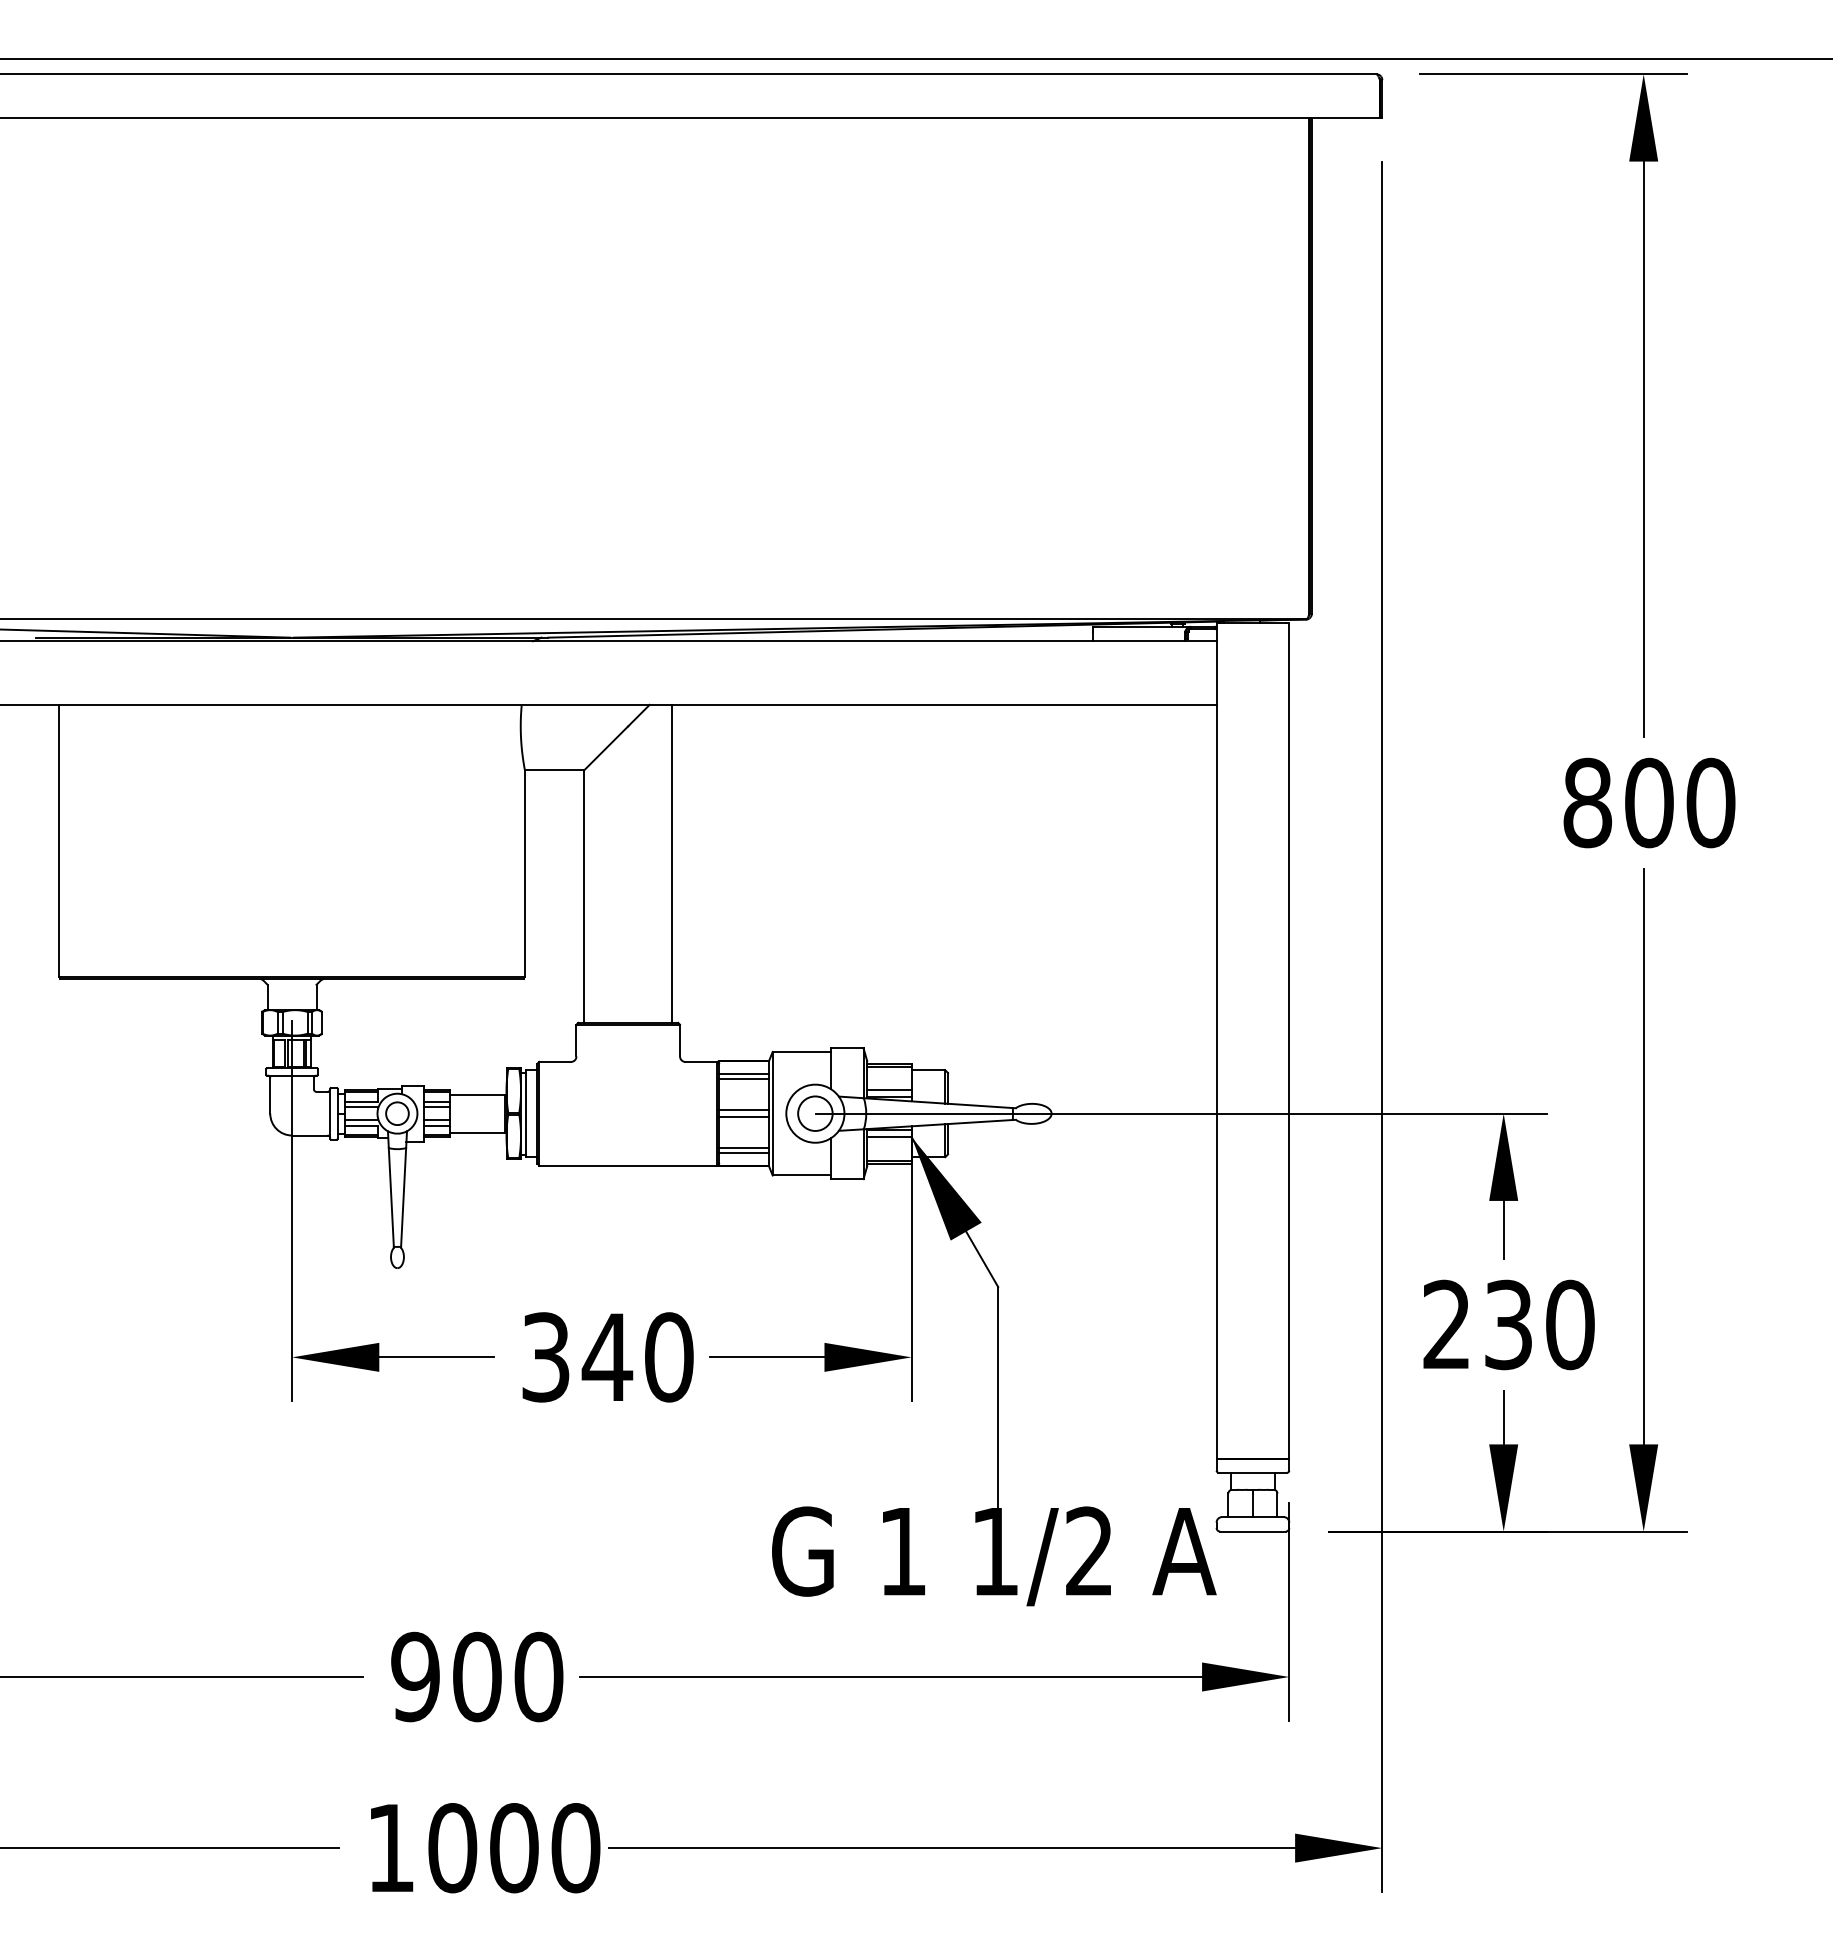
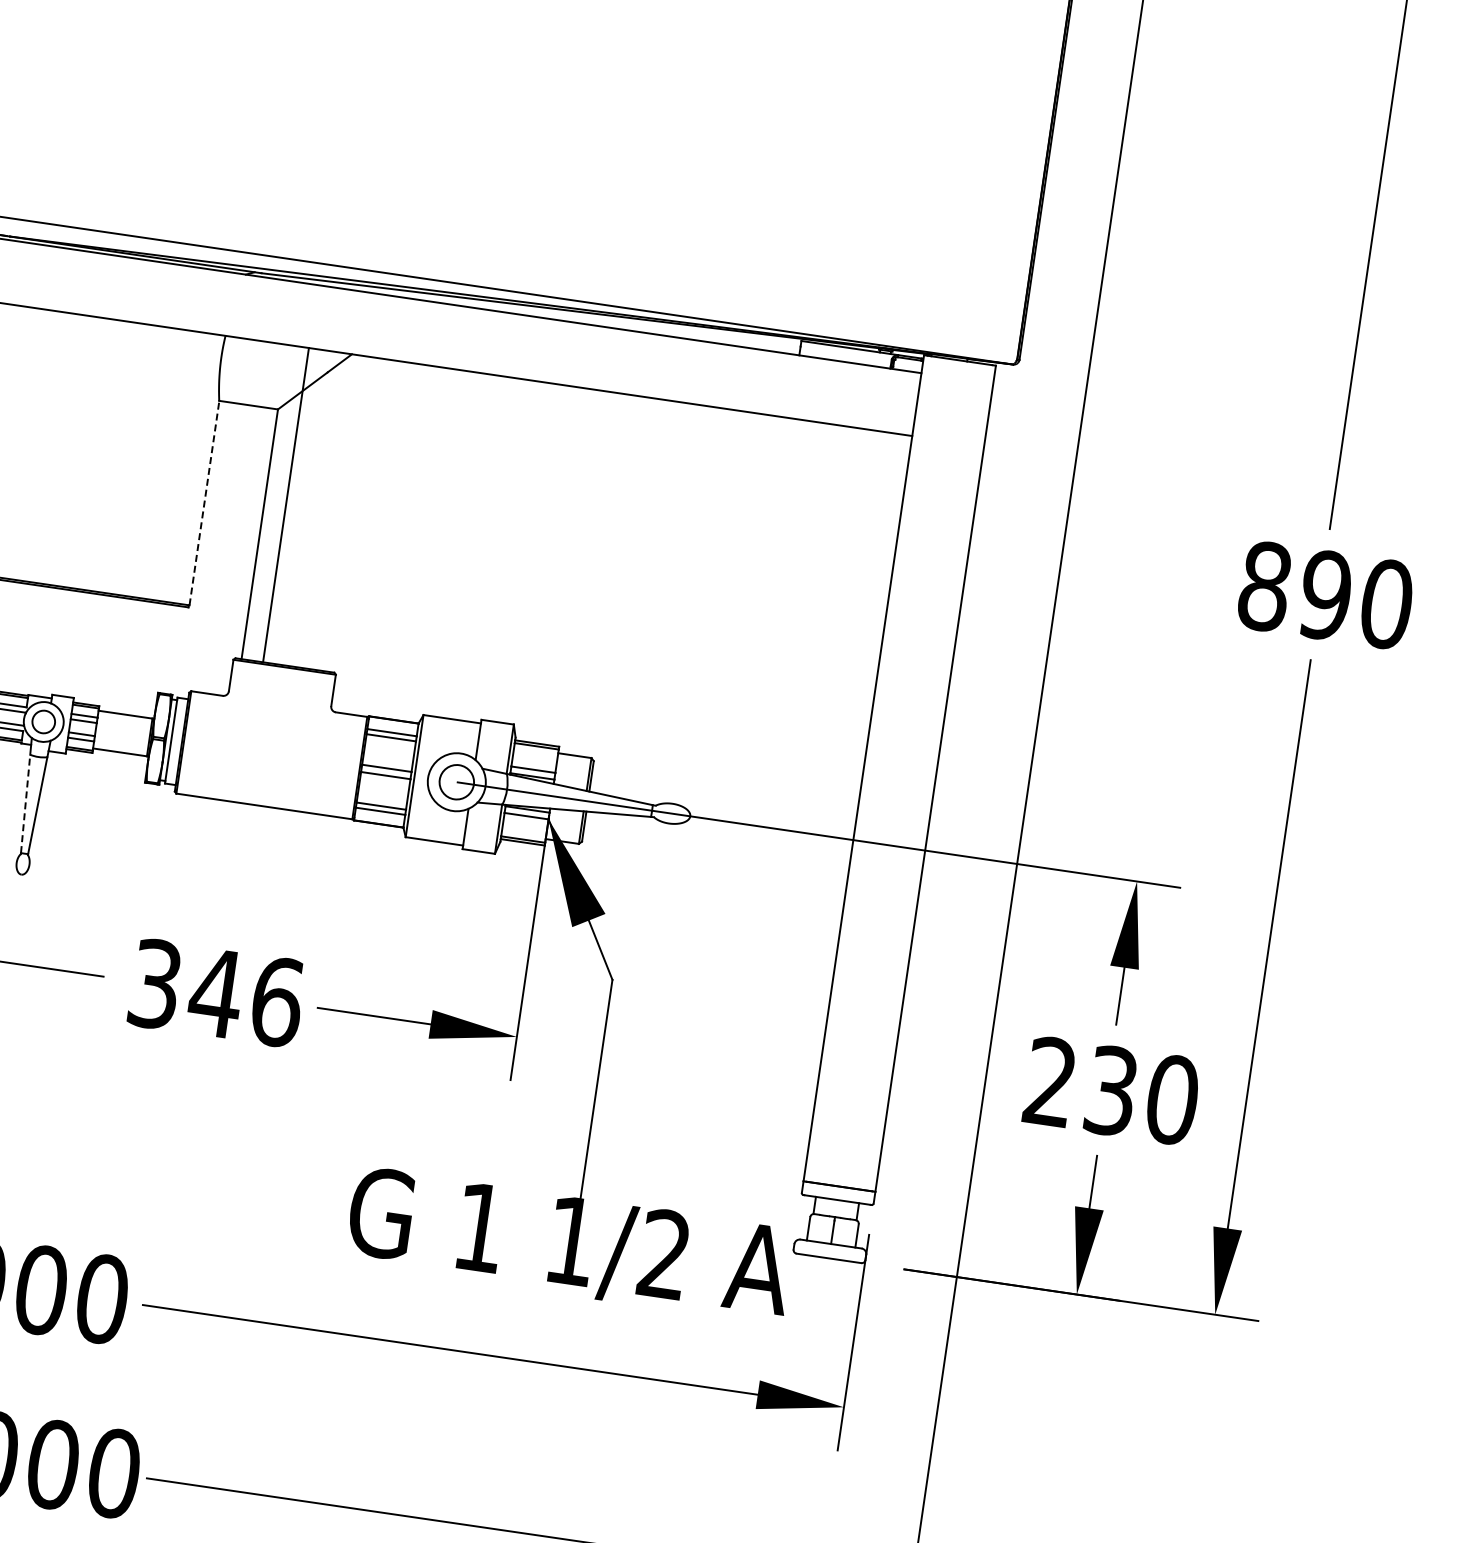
text: (1648, 803) -> (1324, 595), 800 -> 890
line: (672, 863) -> (286, 504), moved
line: (525, 873) -> (204, 503), solid -> dashed
line: (391, 1197) -> (25, 803), solid -> dashed
text: (669, 1357) -> (277, 1002), 340 -> 346

